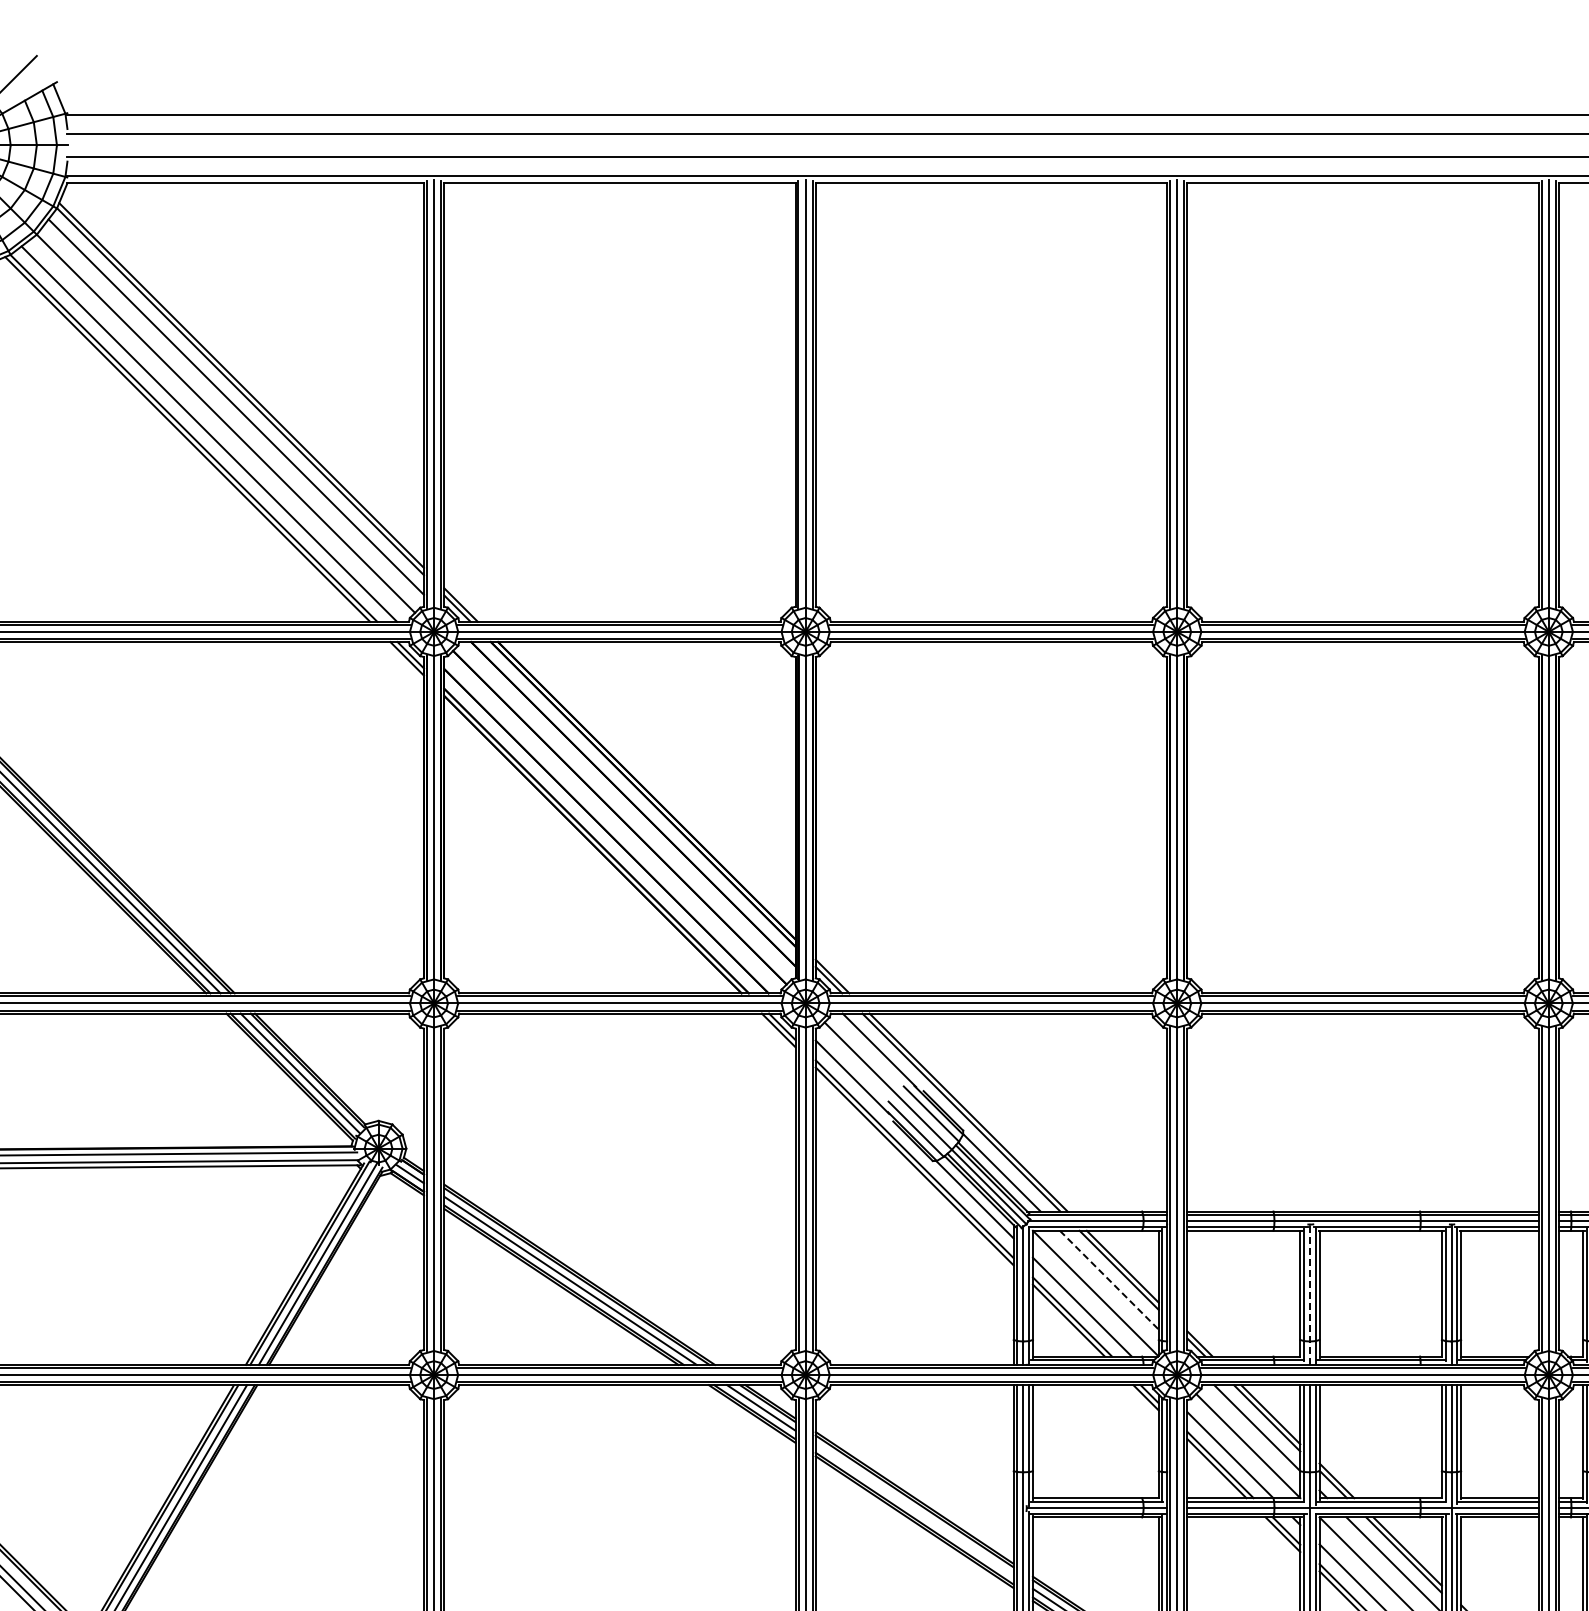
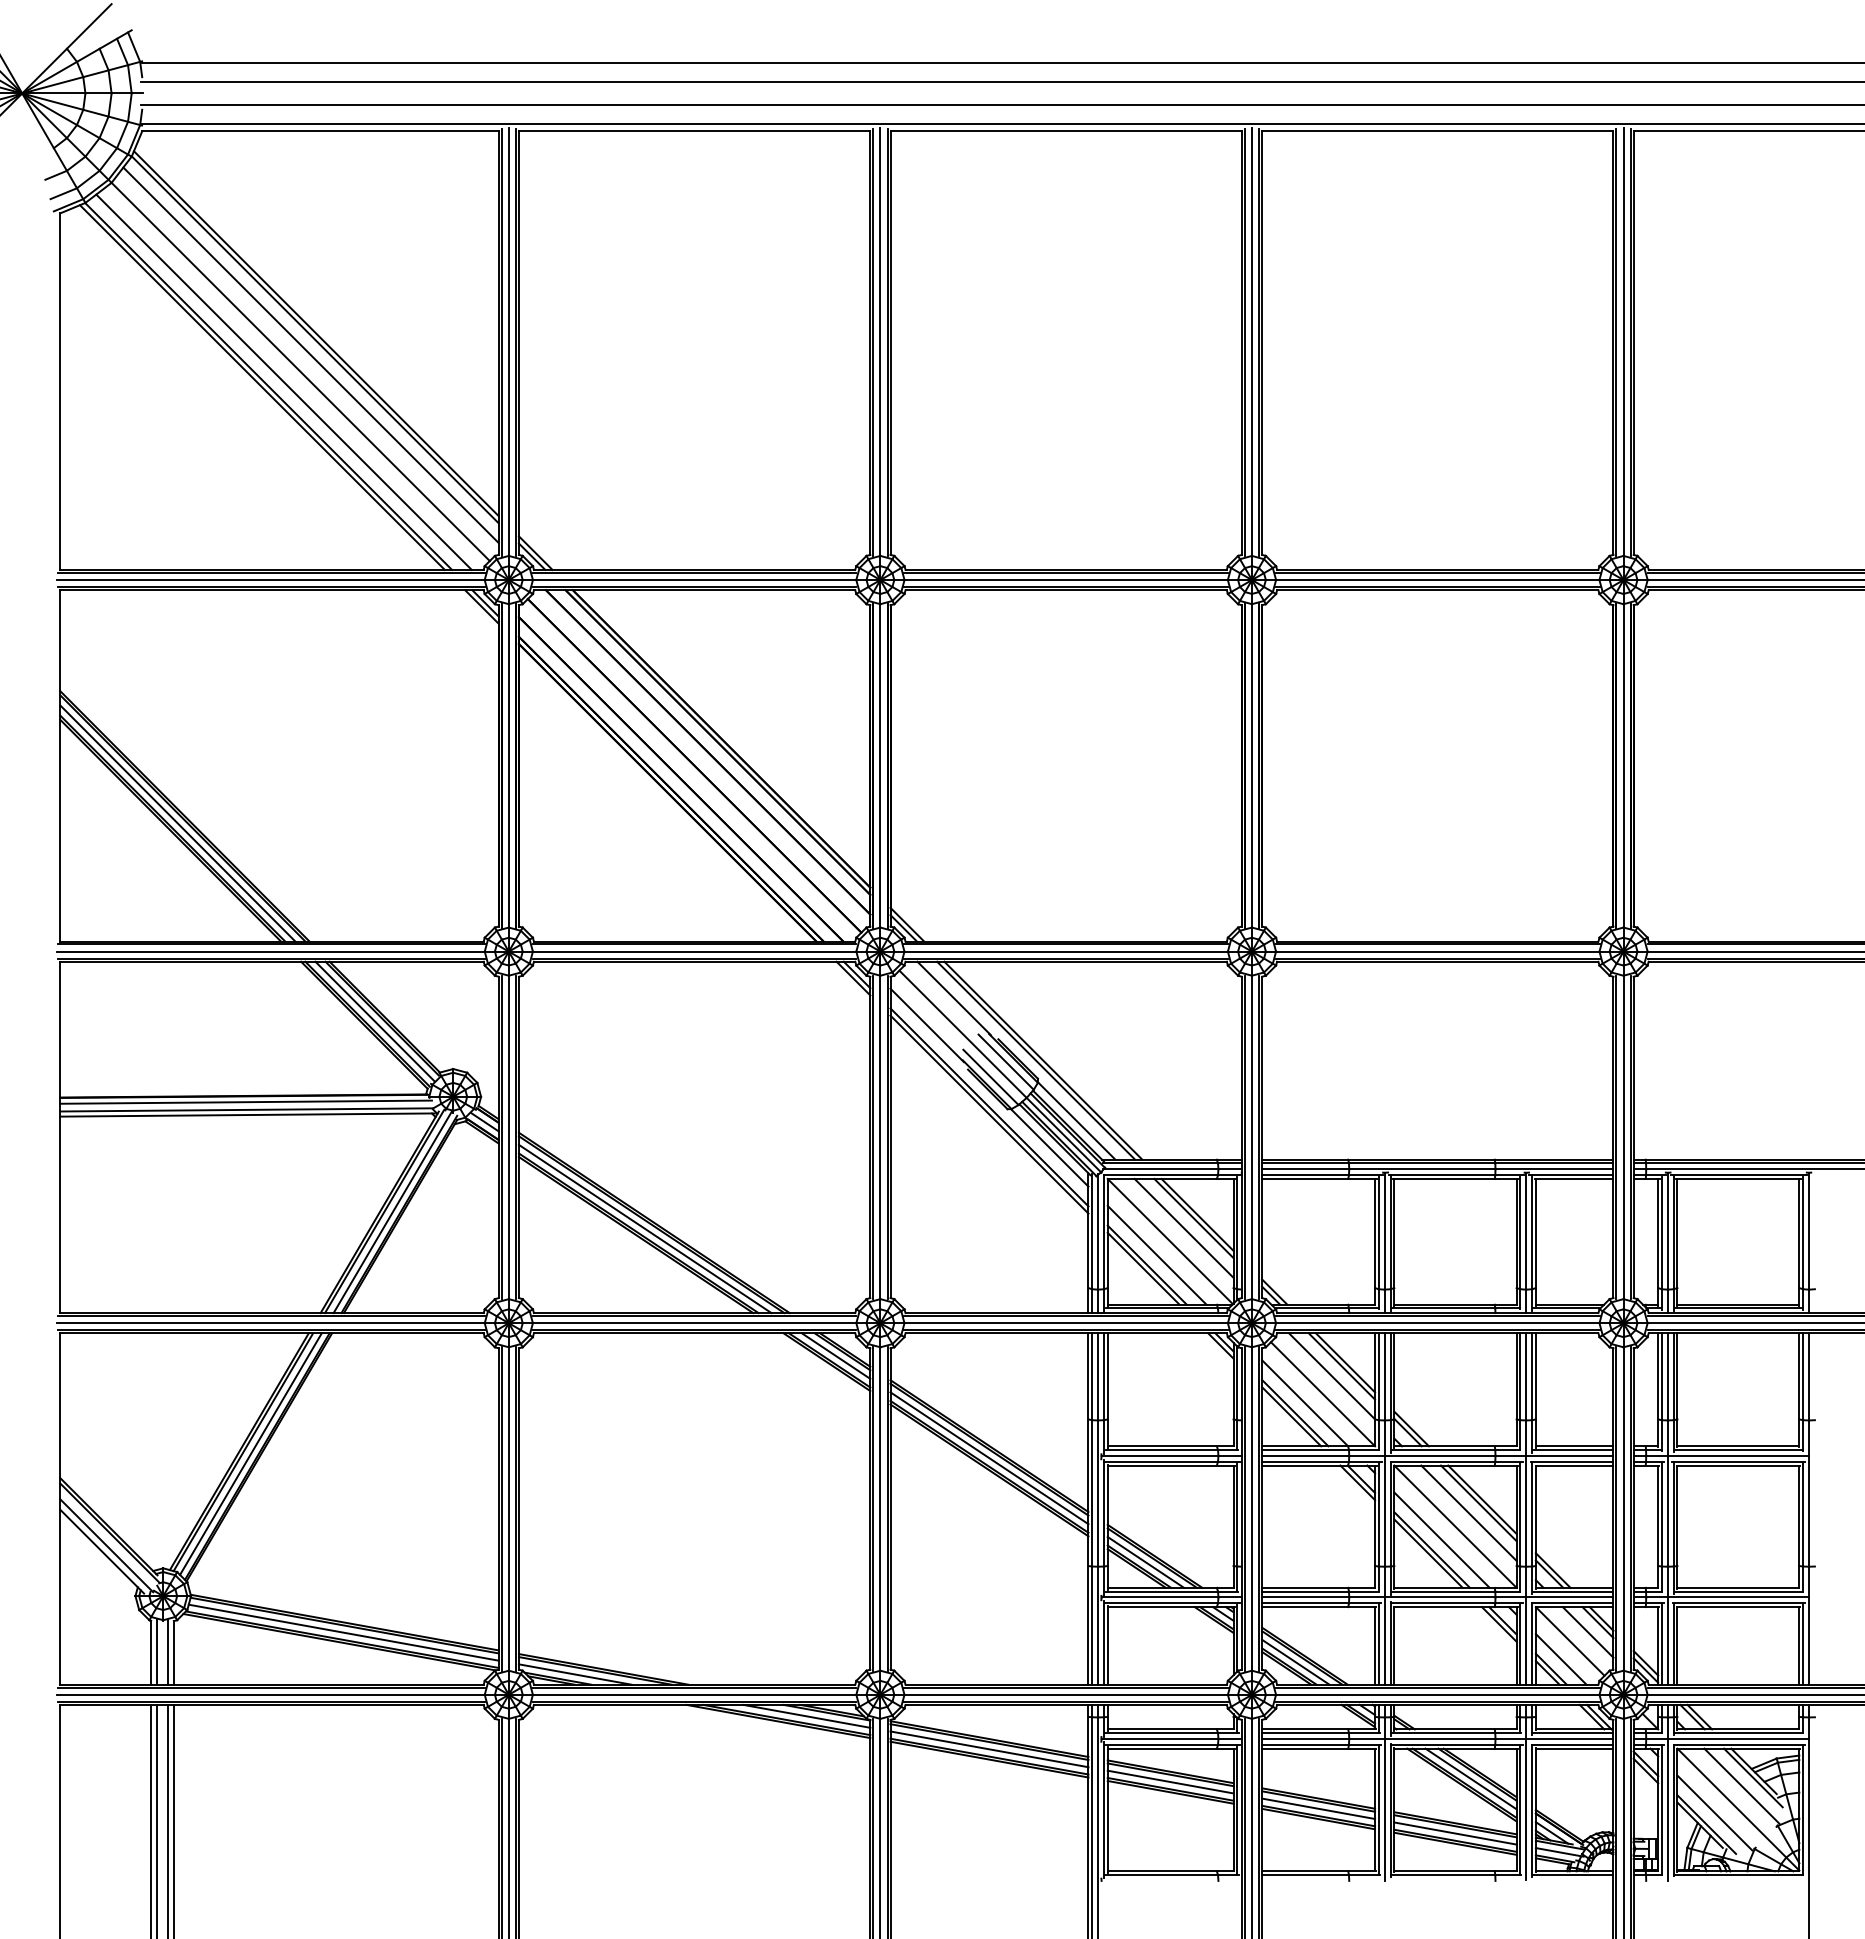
line: (1109, 1280) -> (1184, 1228), dashed -> solid
line: (1309, 1294) -> (1384, 1242), dashed -> solid
line: (914, 1510) -> (989, 1458), added

